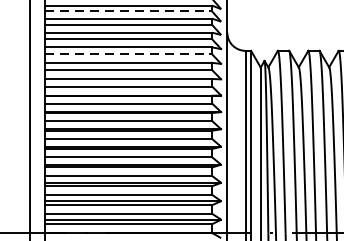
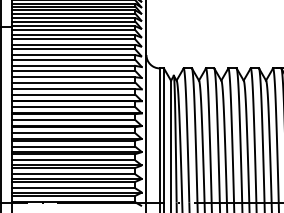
line: (129, 11) -> (74, 39), dashed -> solid
line: (129, 53) -> (74, 70), dashed -> solid

